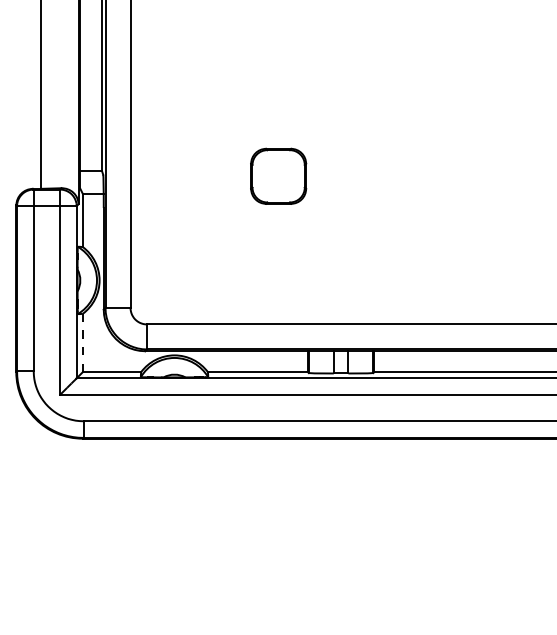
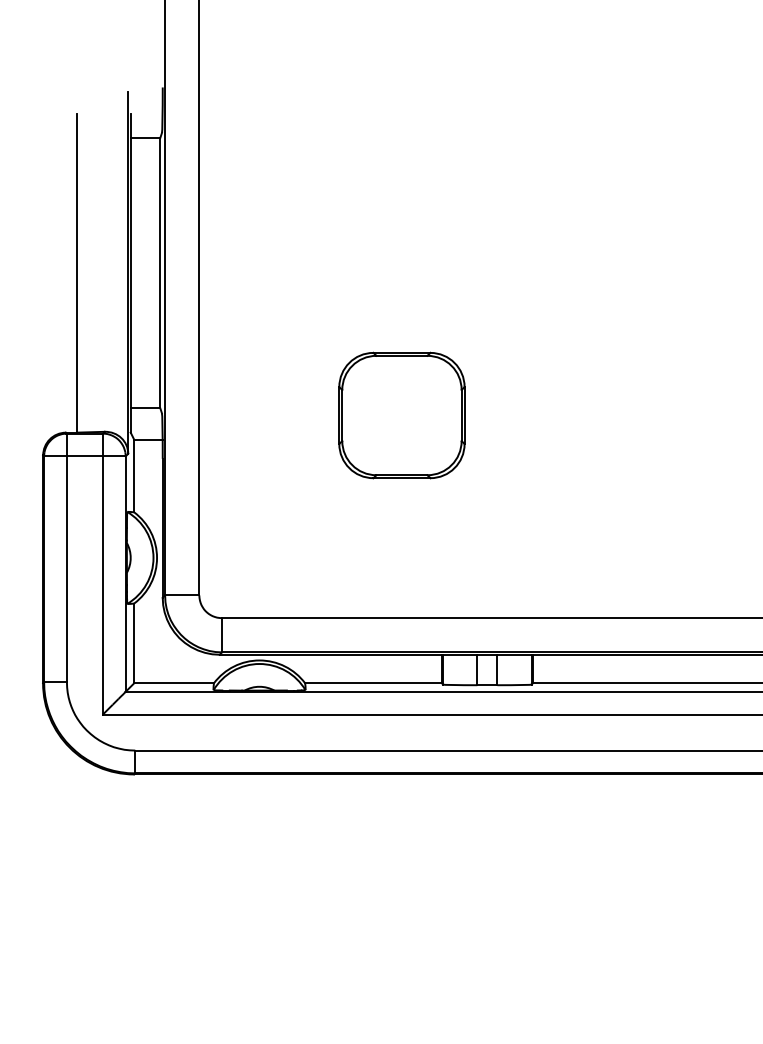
part: (278, 176) -> (401, 415), size x1.67
line: (83, 342) -> (134, 643), dashed -> solid

